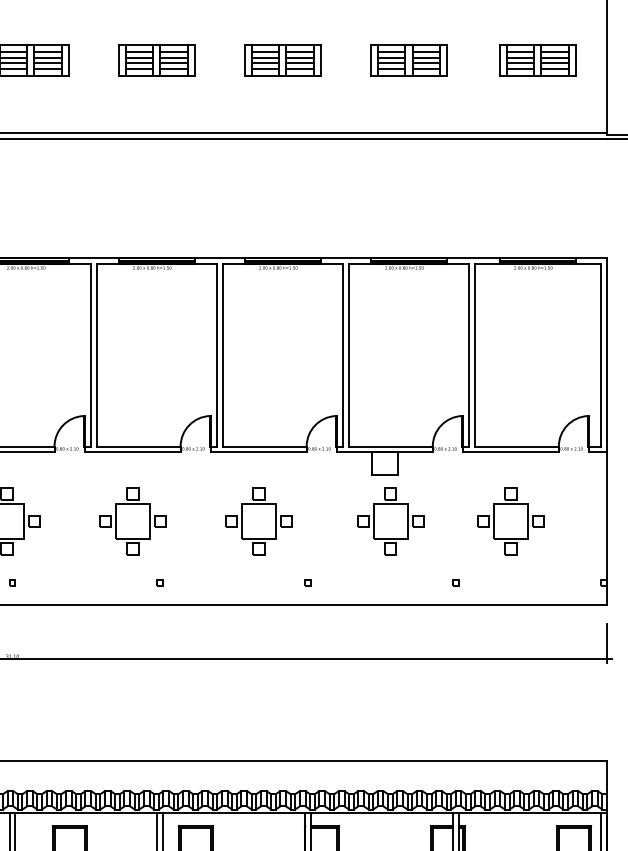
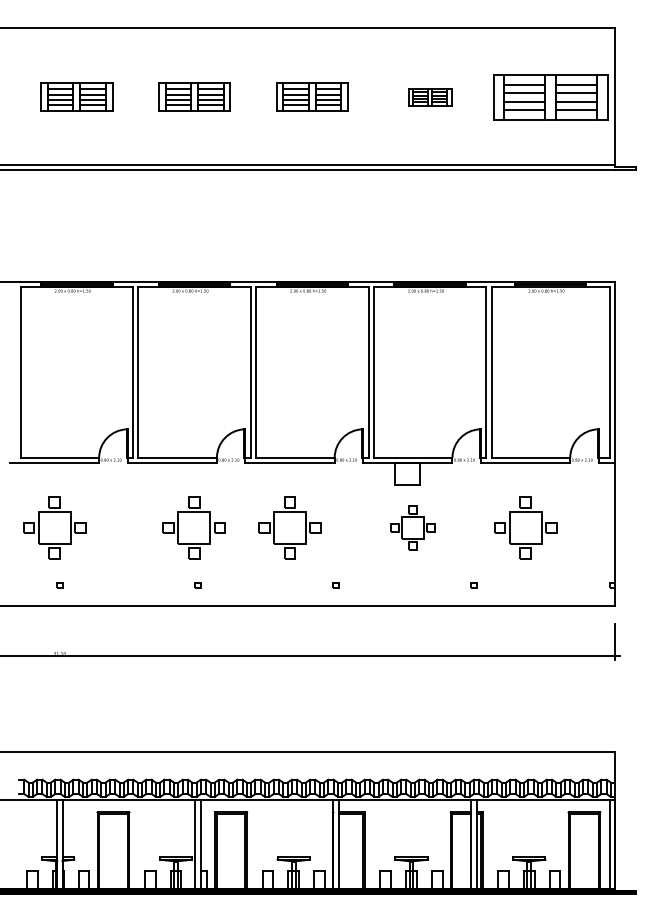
part: (408, 59) -> (429, 96), size x0.6
part: (537, 59) -> (550, 96), size x1.6
part: (131, 521) -> (193, 527), moved
part: (389, 521) -> (412, 527), size x0.7

